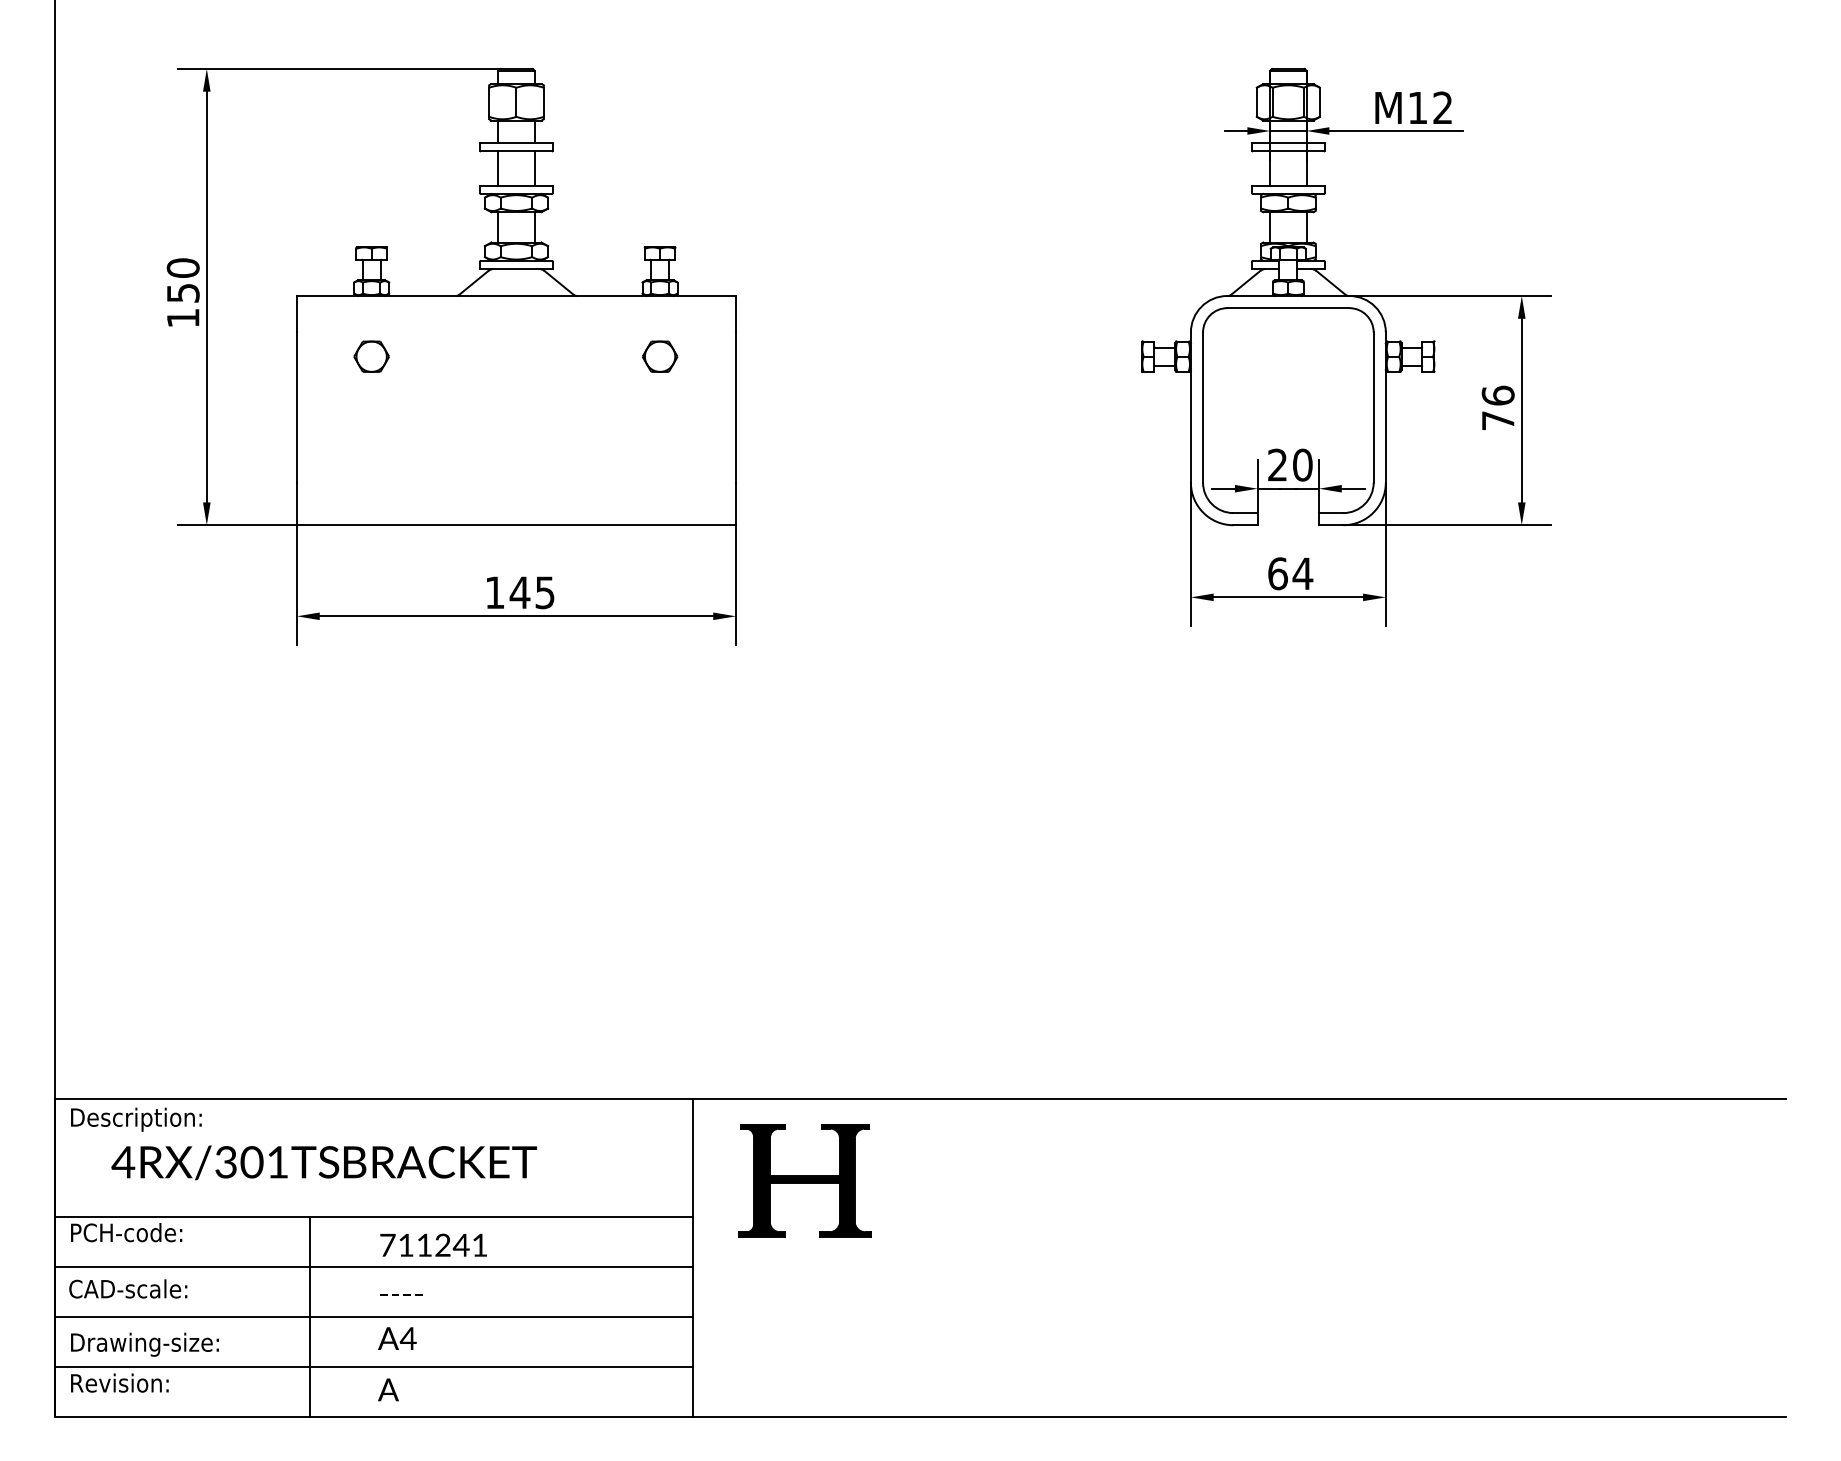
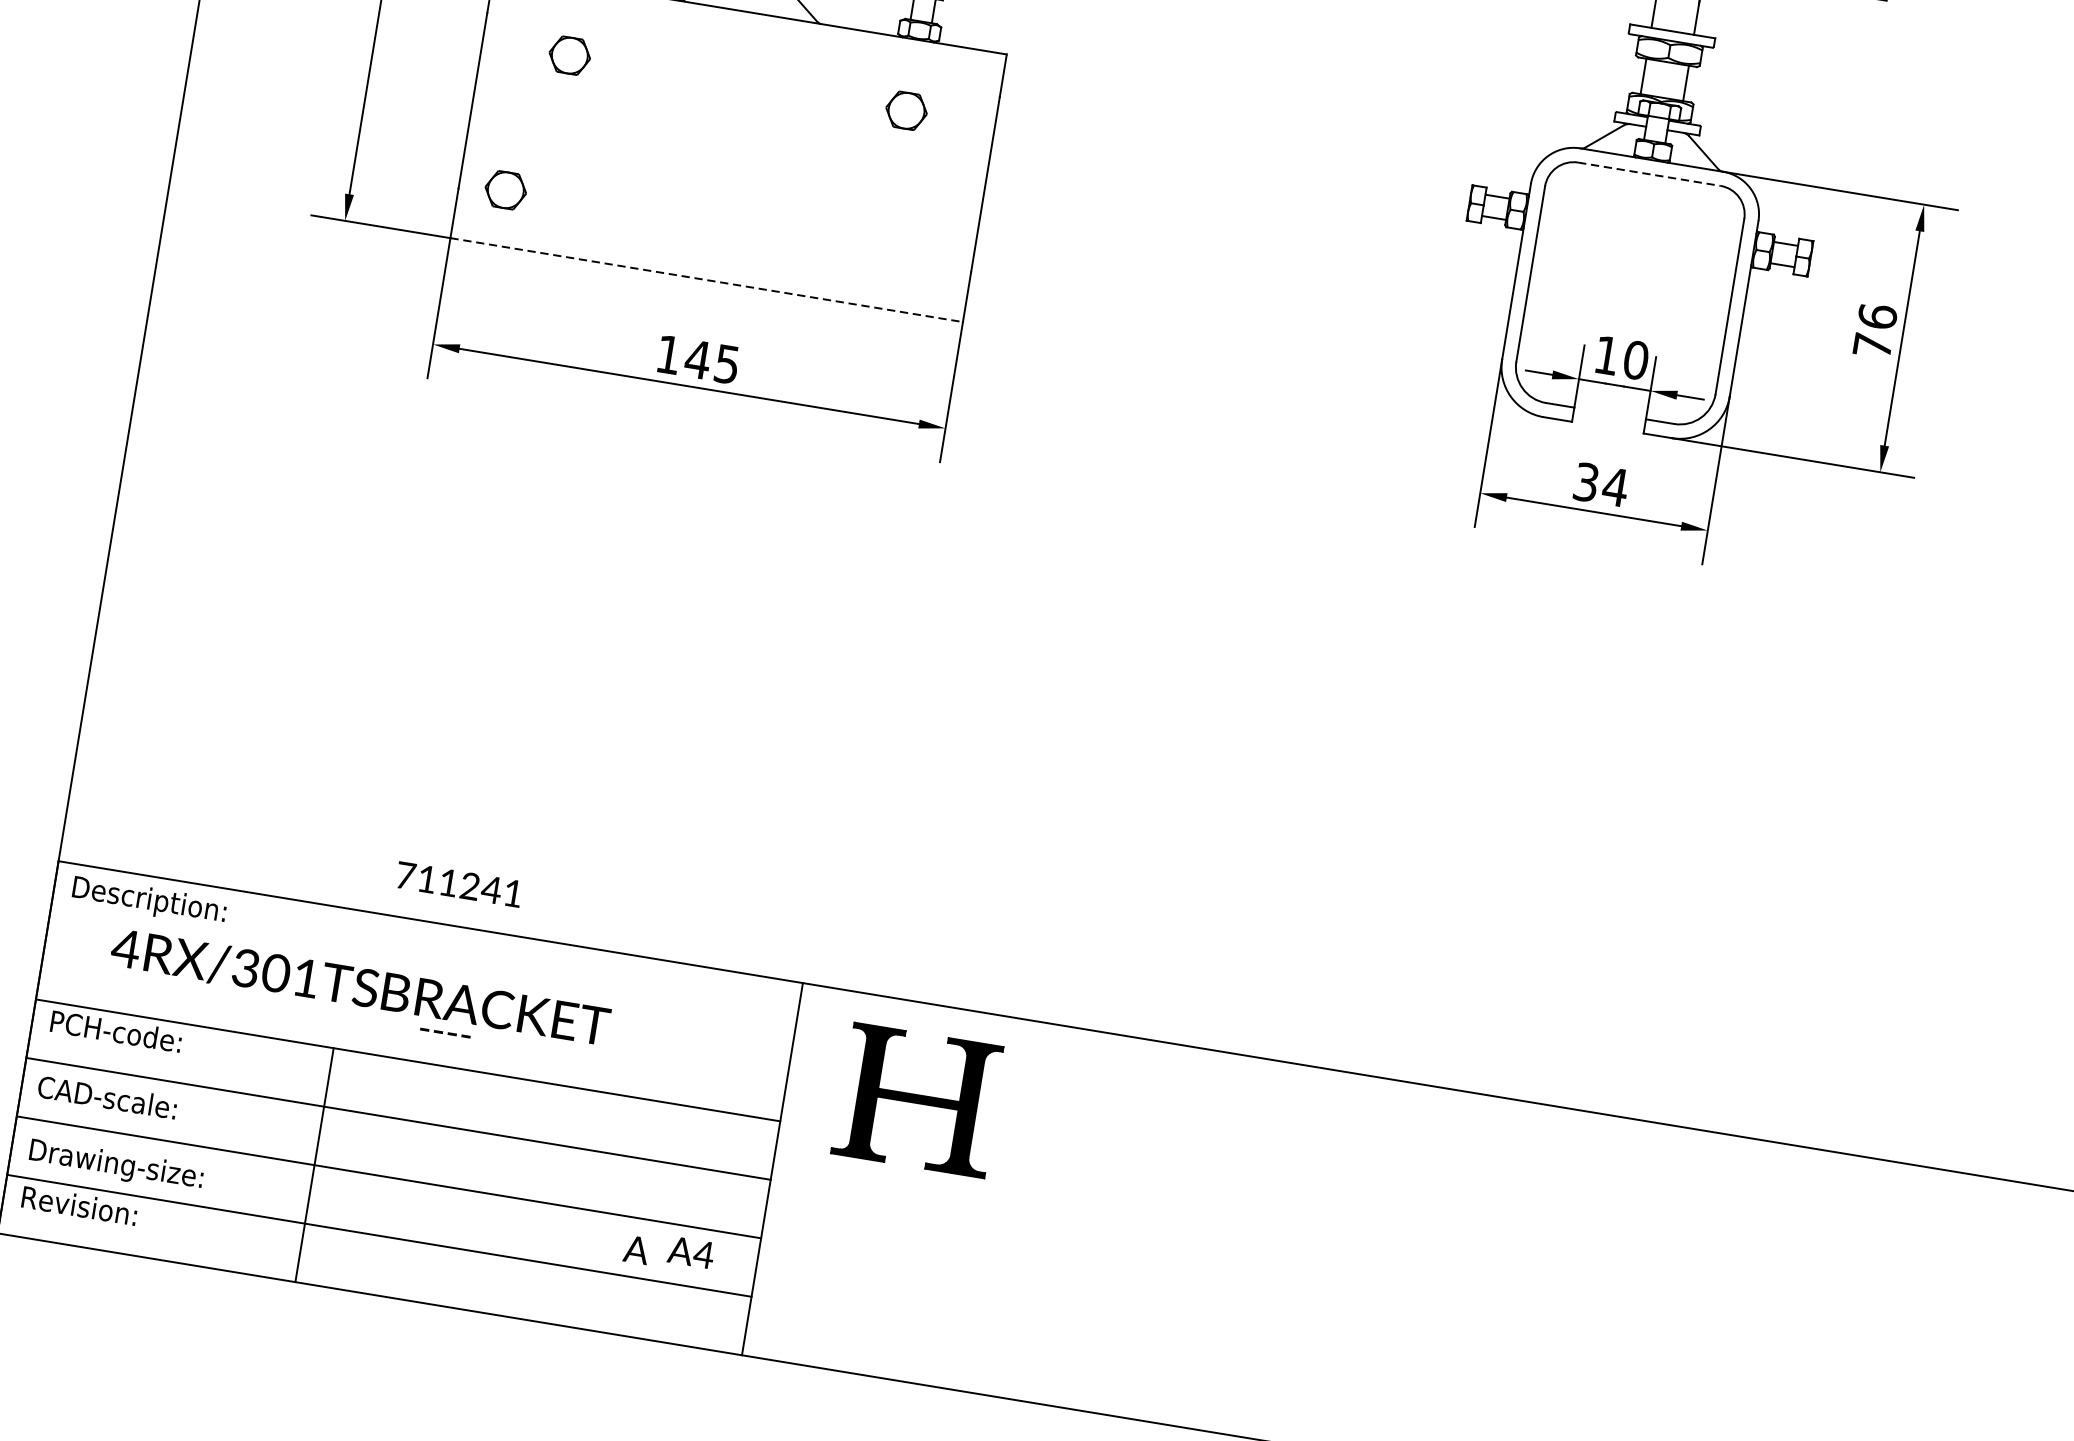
line: (1288, 308) -> (1649, 174), solid -> dashed
text: (1277, 464) -> (1606, 354), 20 -> 10
part: (336, 477) -> (505, 189), added
line: (516, 525) -> (706, 280), solid -> dashed
text: (1277, 573) -> (1585, 481), 64 -> 34
text: (433, 1244) -> (459, 883), moved
text: (401, 1294) -> (445, 1032), moved
text: (397, 1338) -> (691, 1252), moved
text: (388, 1389) -> (636, 1249), moved

